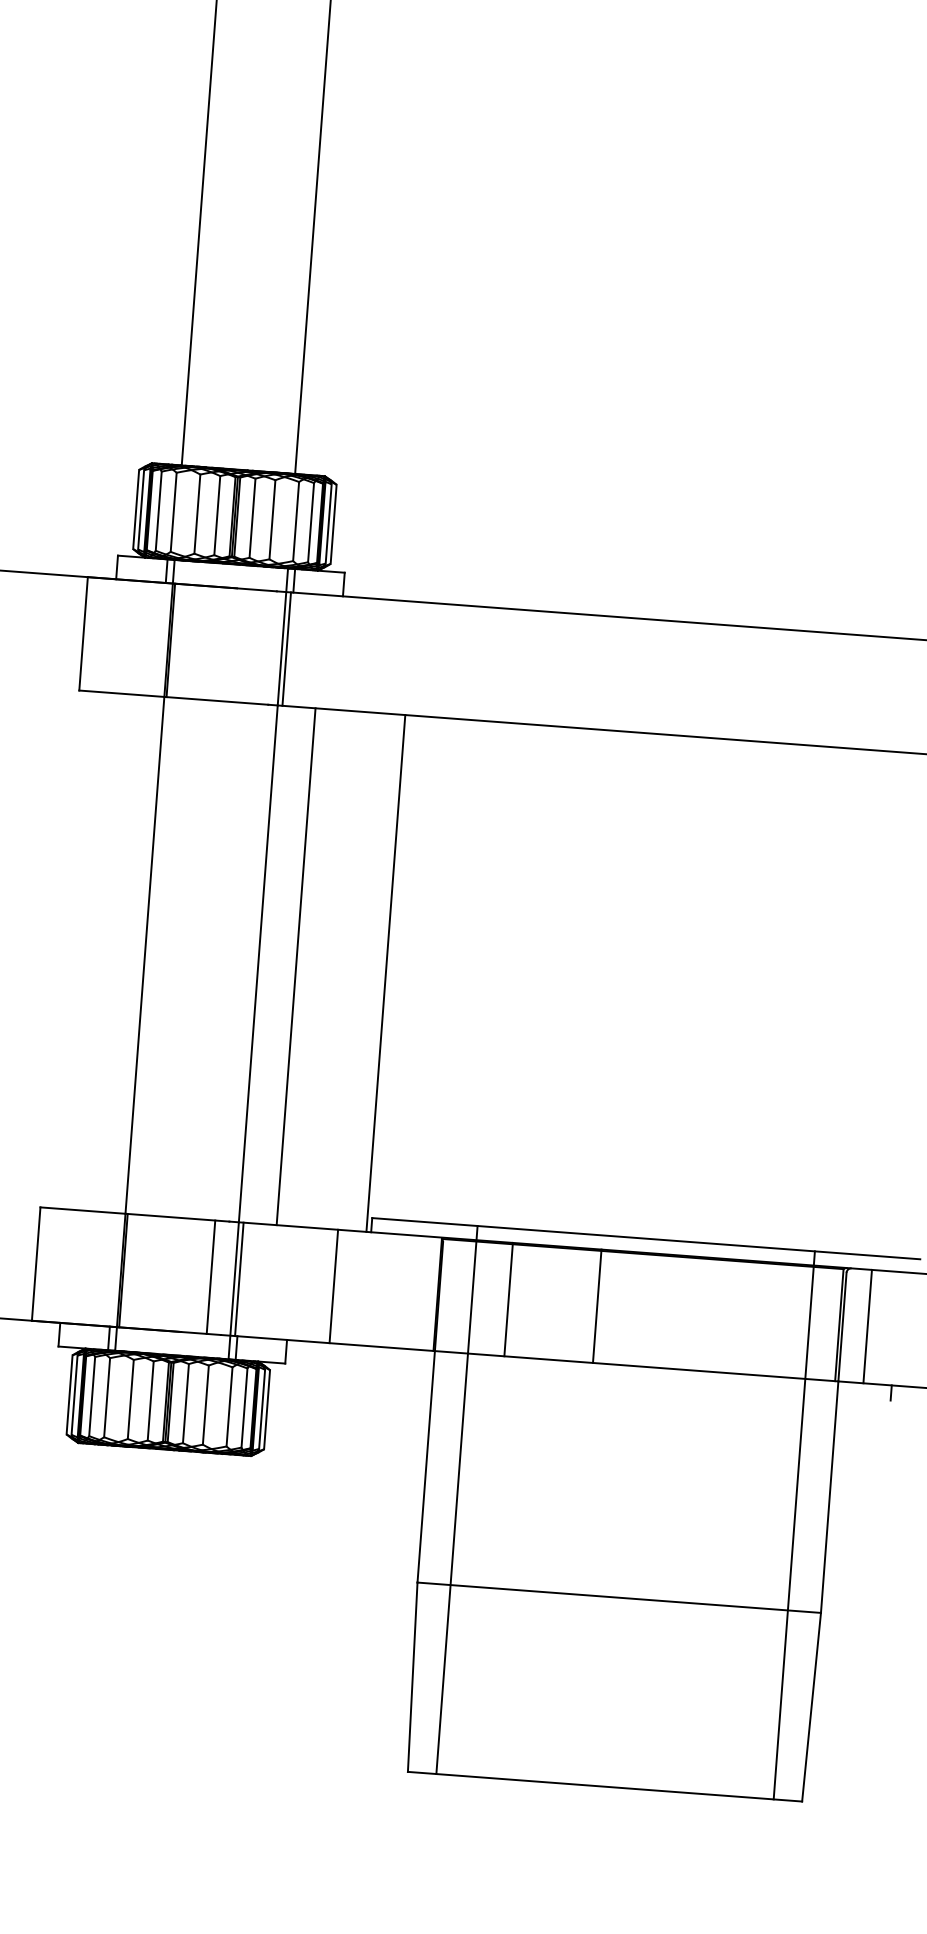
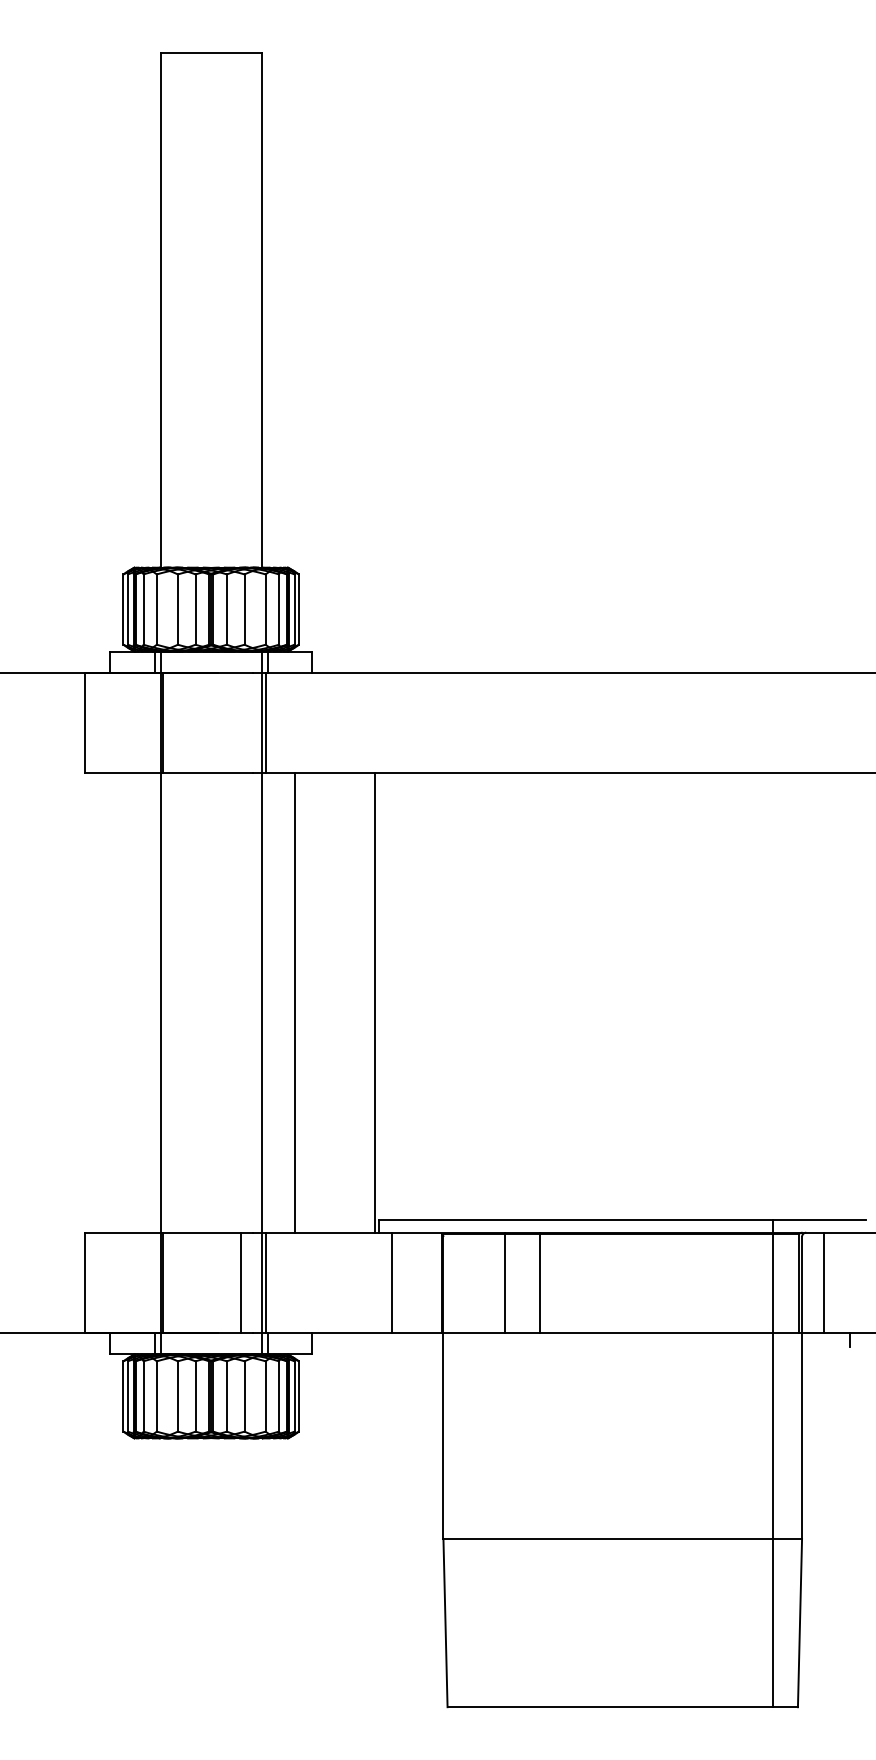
line: (333, 1285) -> (391, 1282), moved
line: (596, 1305) -> (539, 1282), moved
line: (456, 1499) -> (472, 1463), removed

